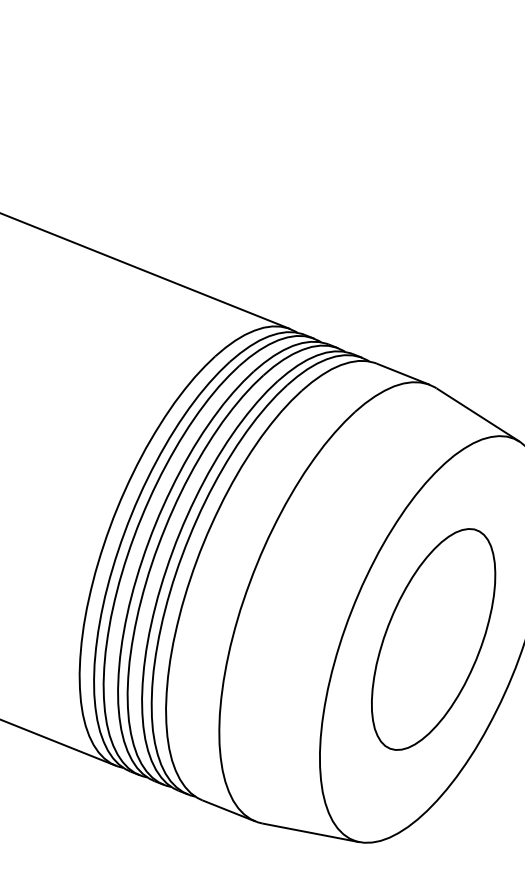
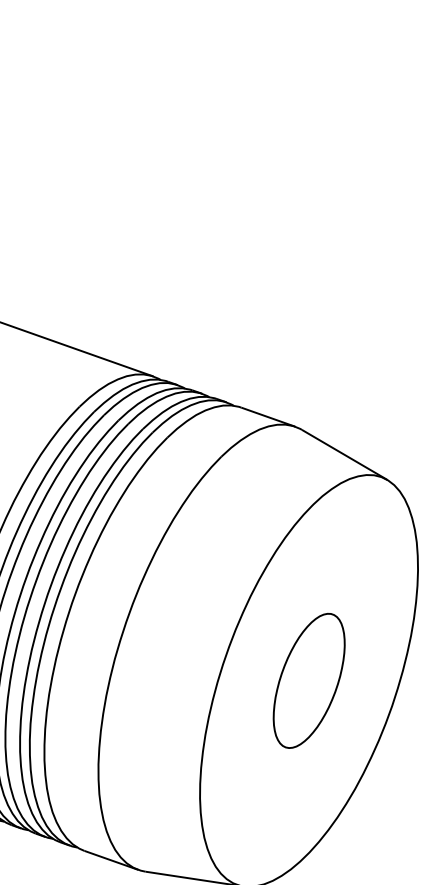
part: (433, 639) -> (308, 680), size x0.6

